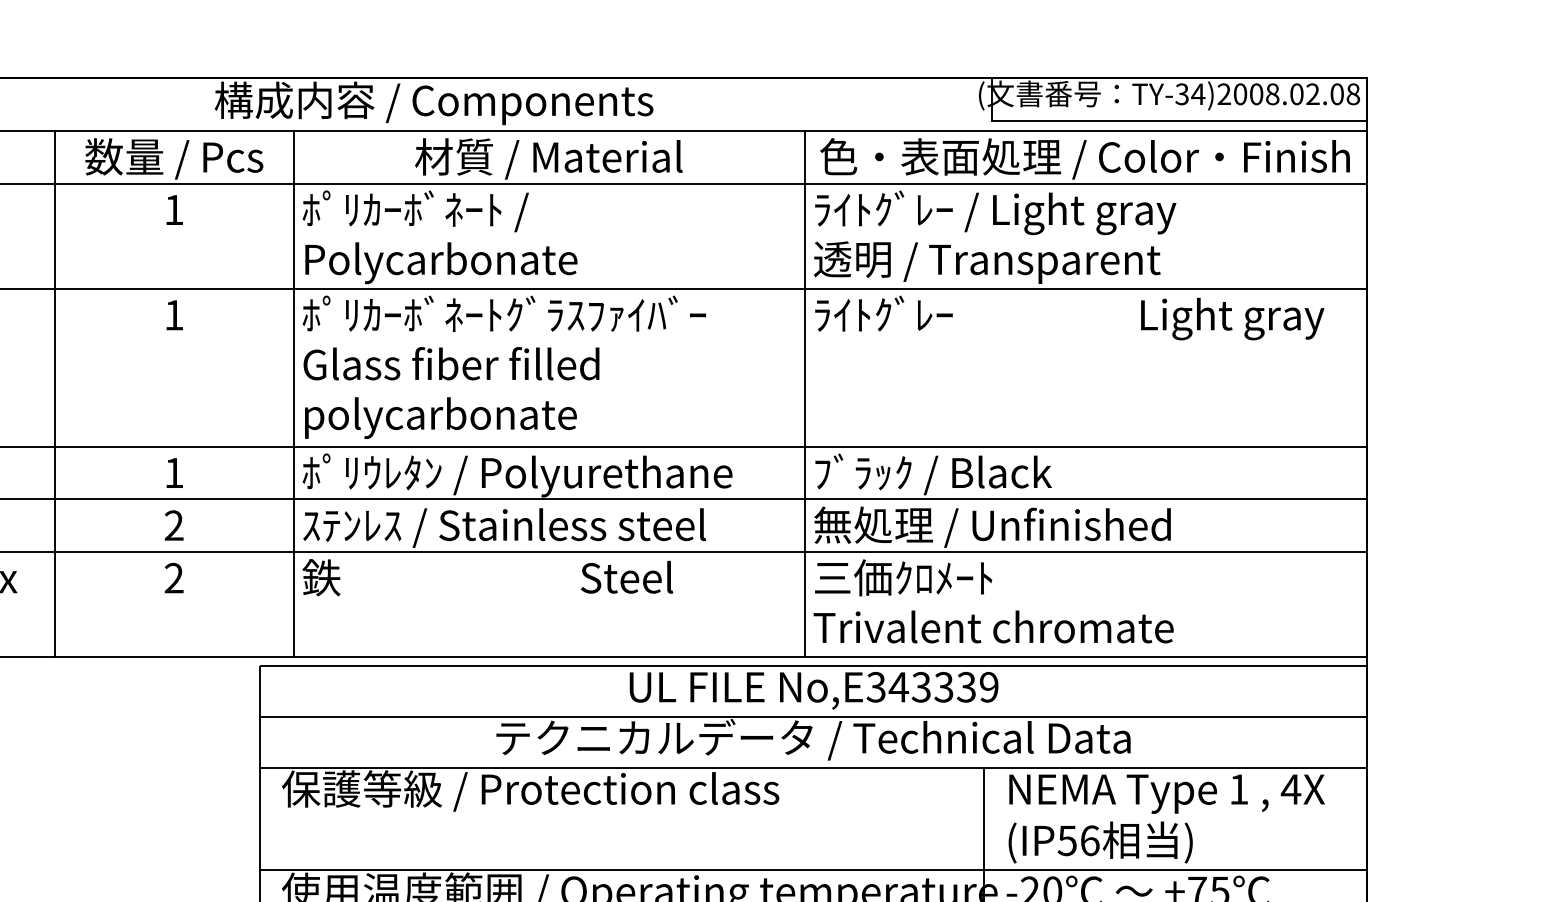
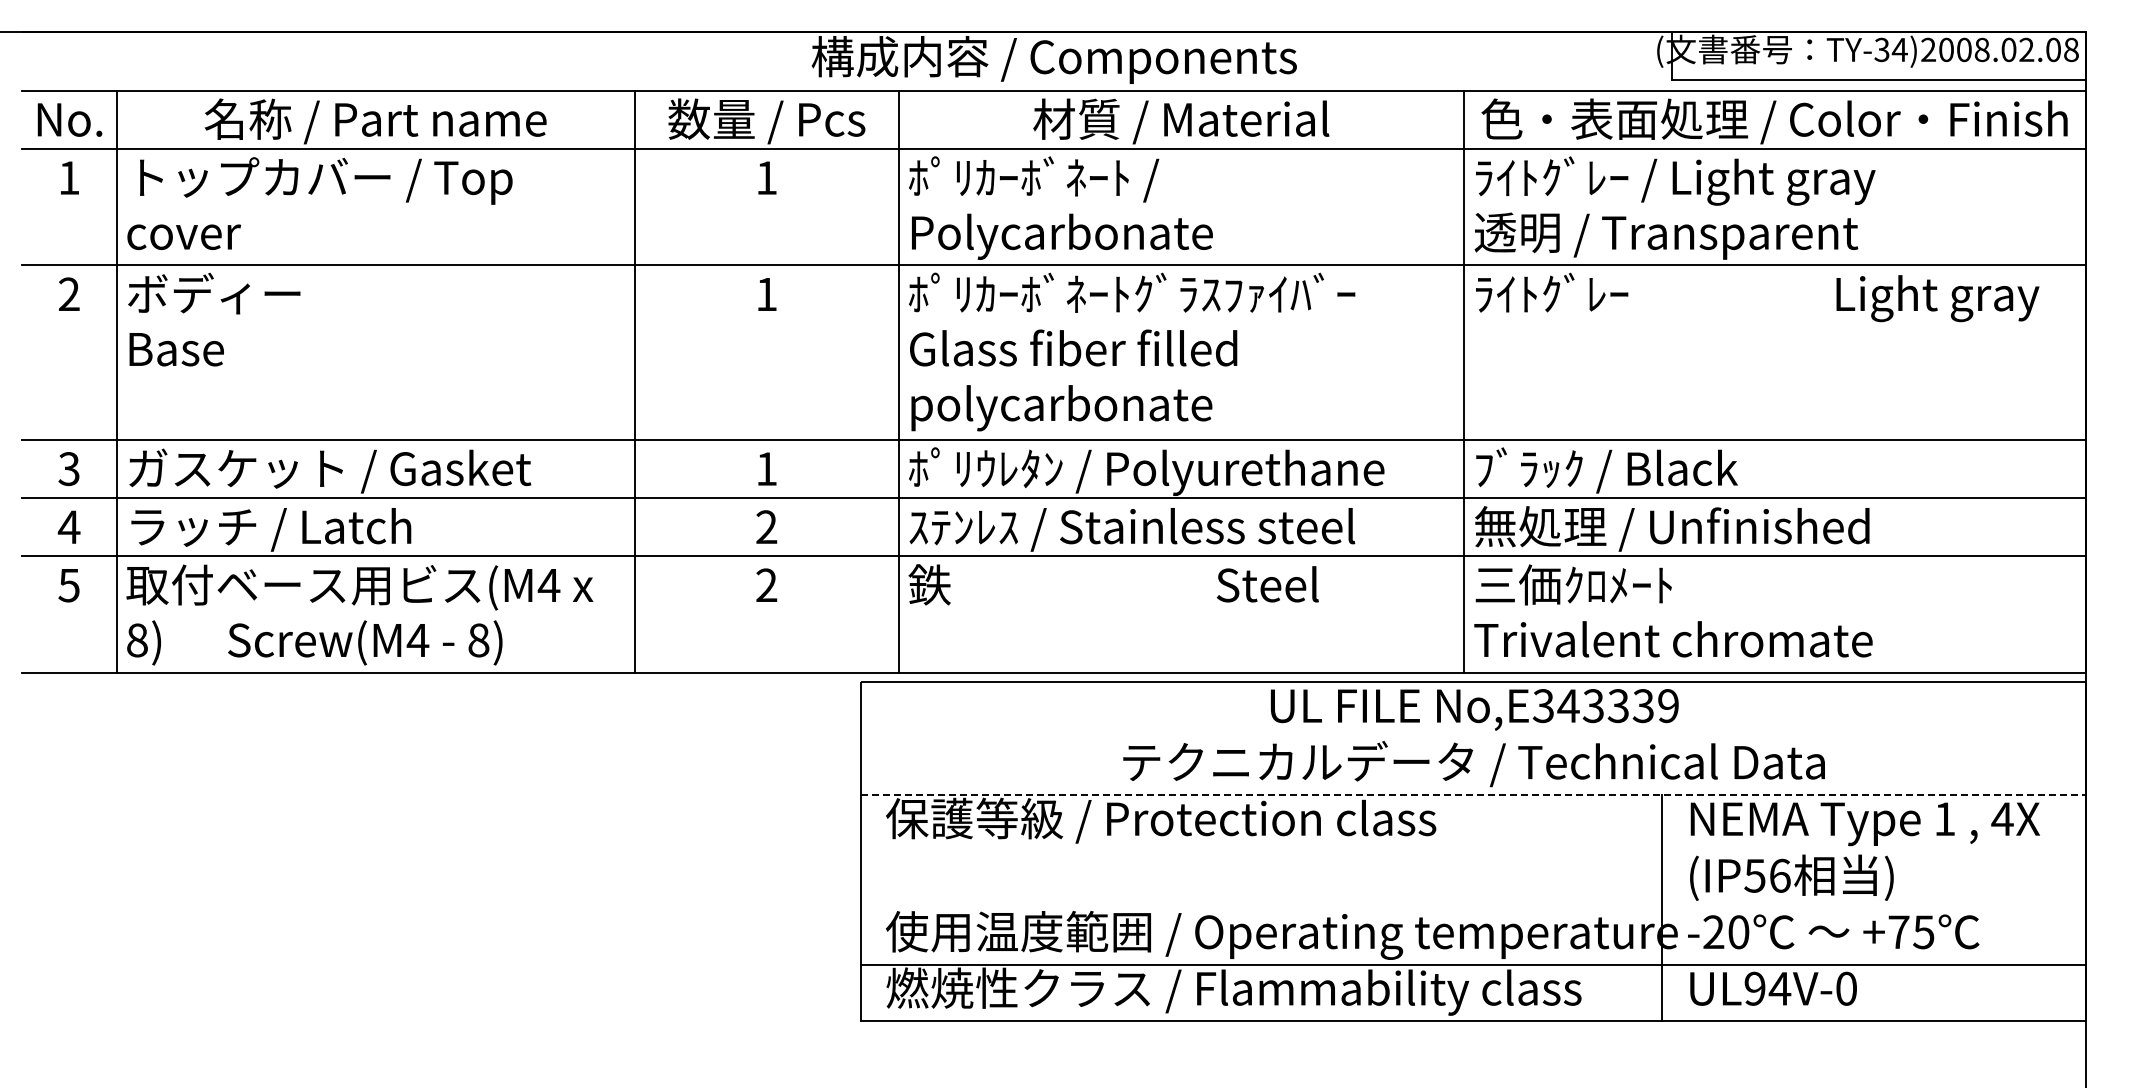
line: (812, 716) -> (1473, 738), removed
line: (812, 768) -> (1473, 795), solid -> dashed
line: (812, 870) -> (1473, 908), removed

